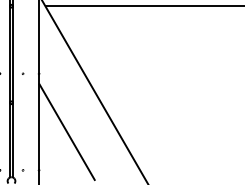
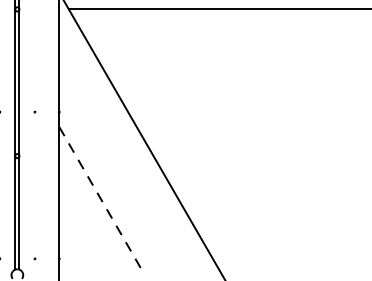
line: (67, 132) -> (102, 201), solid -> dashed

